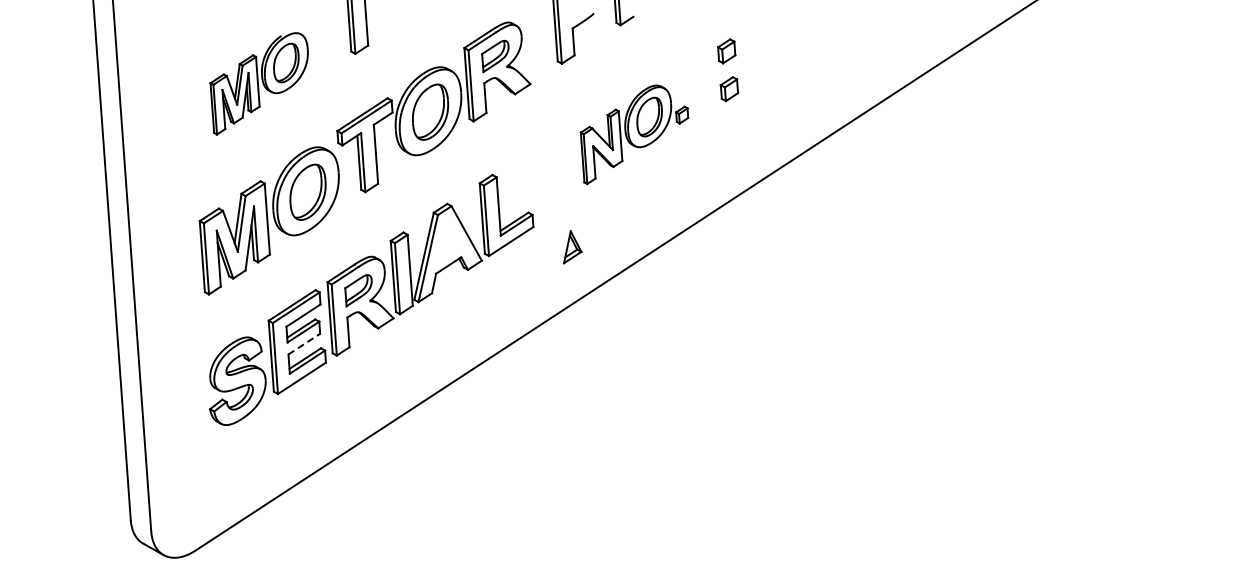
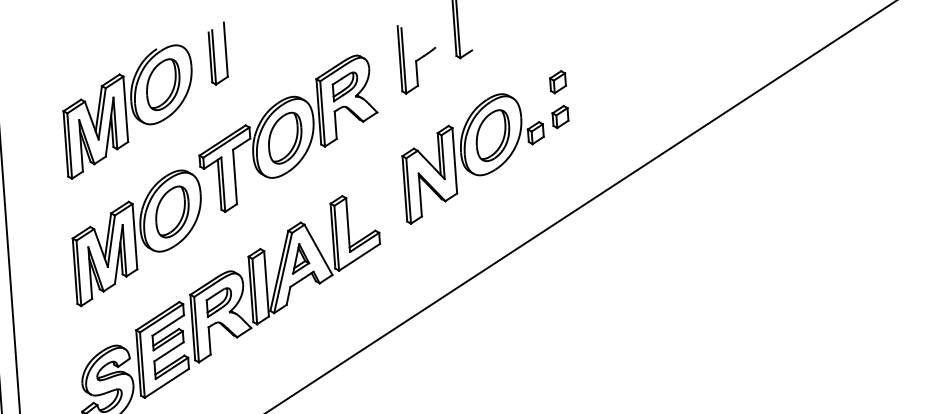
part: (258, 83) -> (126, 111), size x1.43
part: (634, 134) -> (473, 158), size x1.43
part: (572, 247) -> (300, 259), moved
line: (304, 344) -> (169, 352), dashed -> solid

